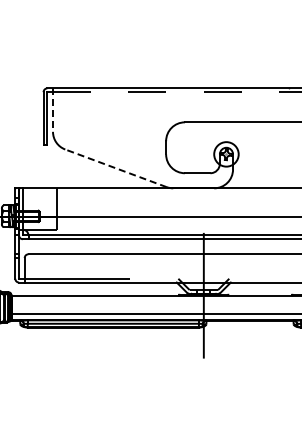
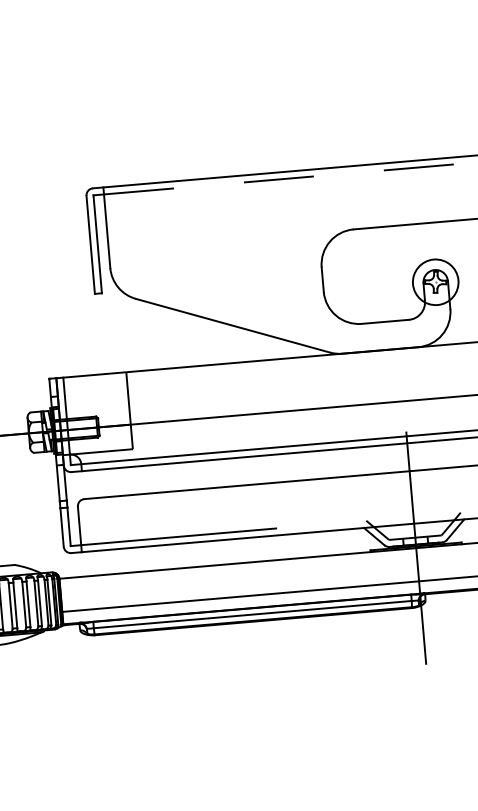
line: (53, 110) -> (107, 228), dashed -> solid
line: (115, 168) -> (232, 326), dashed -> solid

